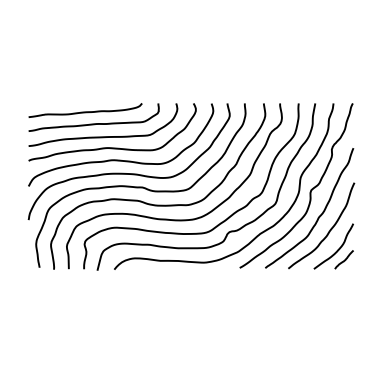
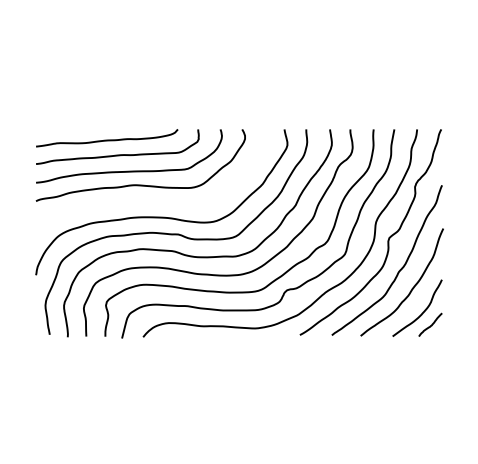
curve: (121, 159) -> (152, 199), removed

